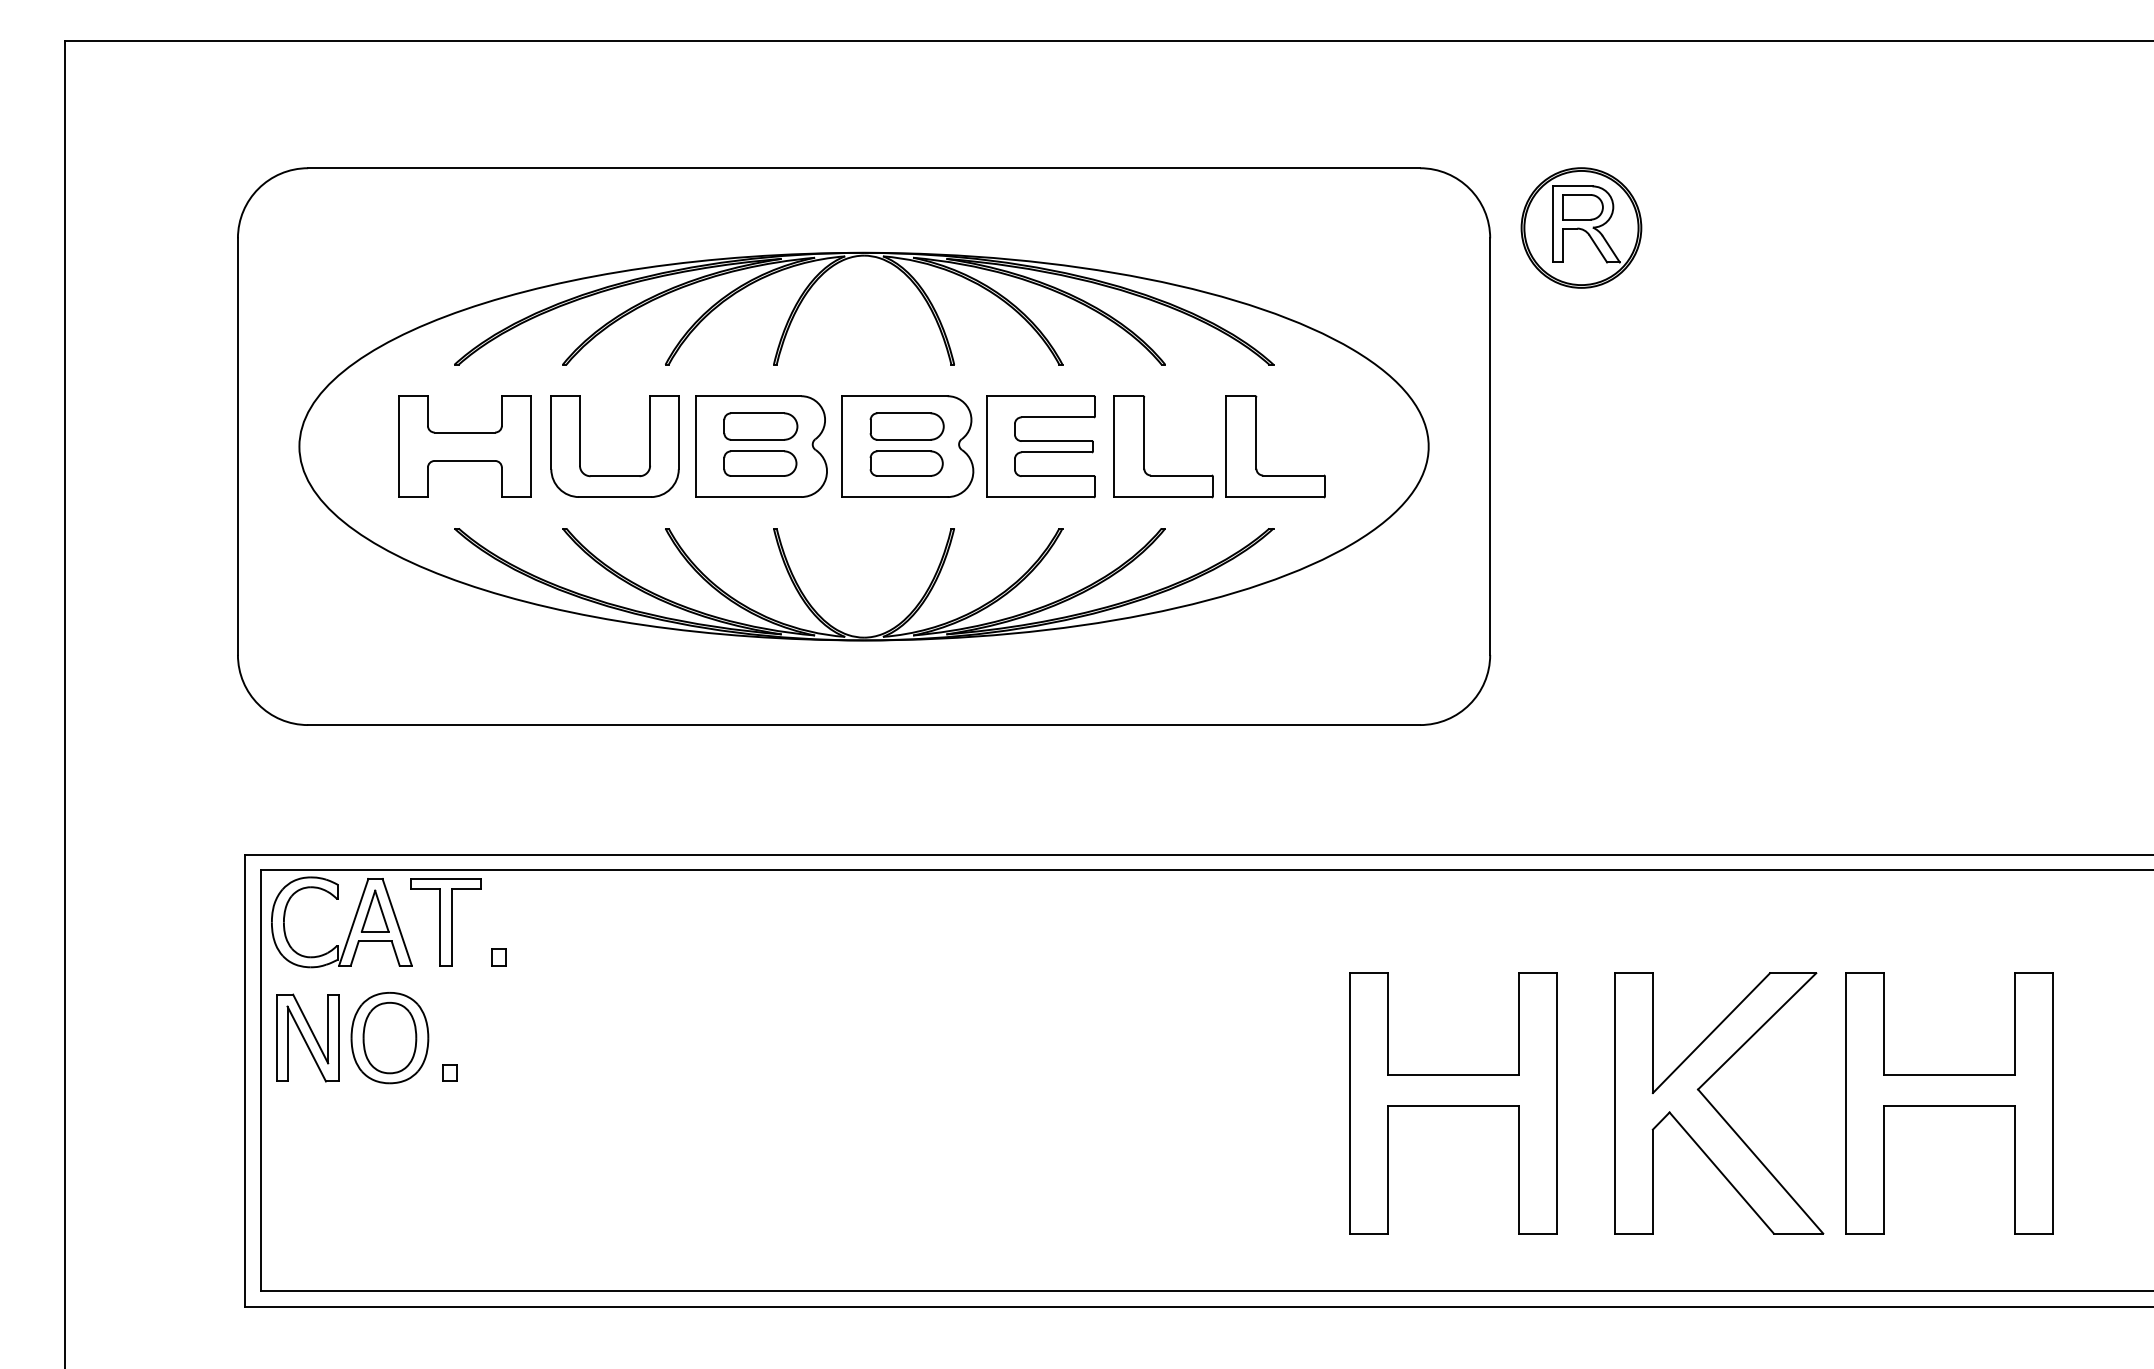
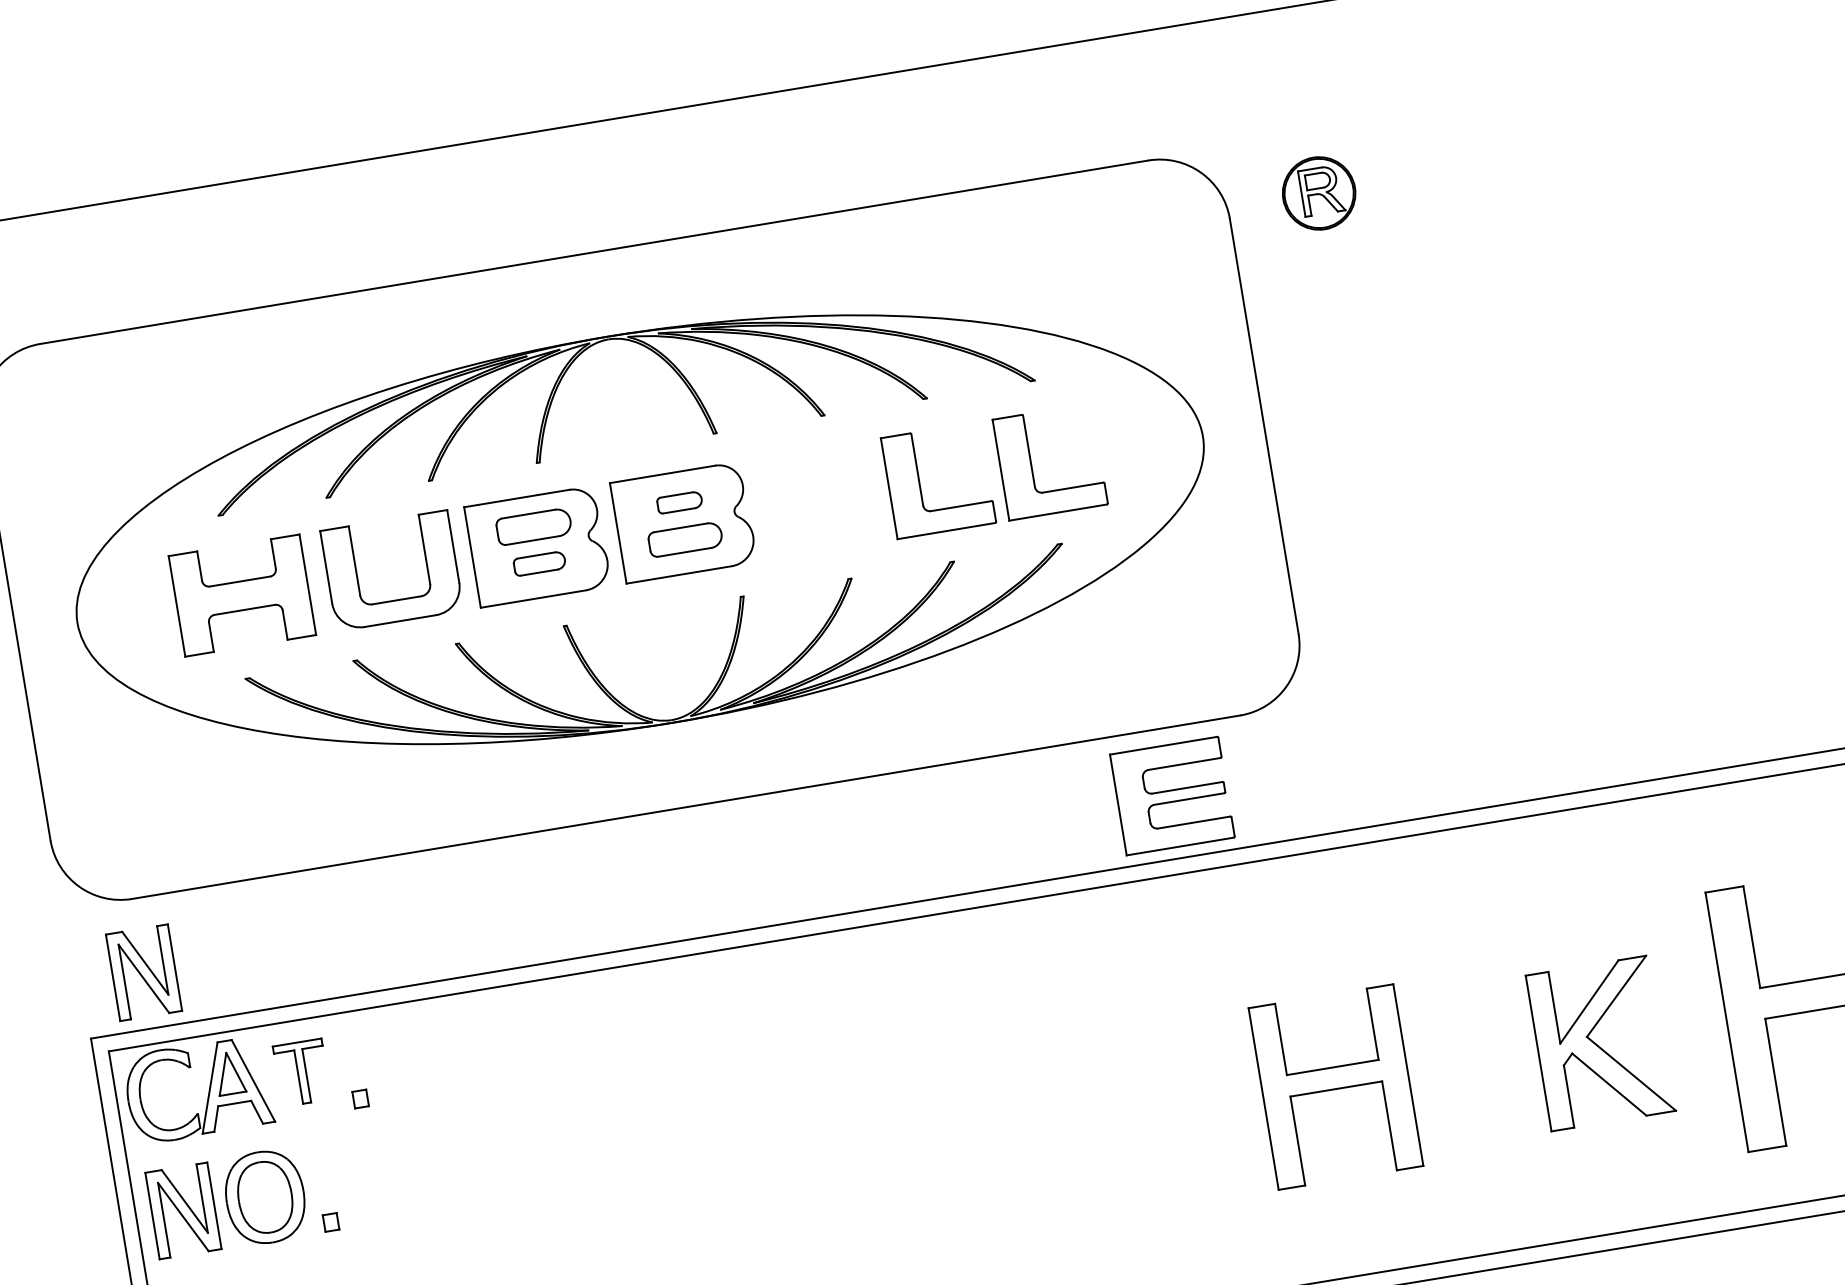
part: (1581, 227) -> (1319, 192), size x0.6
part: (906, 426) -> (679, 502), size x0.6
part: (1040, 446) -> (1172, 795), moved
part: (760, 463) -> (539, 563), size x0.7
part: (307, 798) -> (143, 972), added
part: (445, 922) -> (301, 1073), size x0.7
part: (1453, 1103) -> (1336, 1087), size x0.7
part: (1719, 1103) -> (1601, 1043), size x0.6

